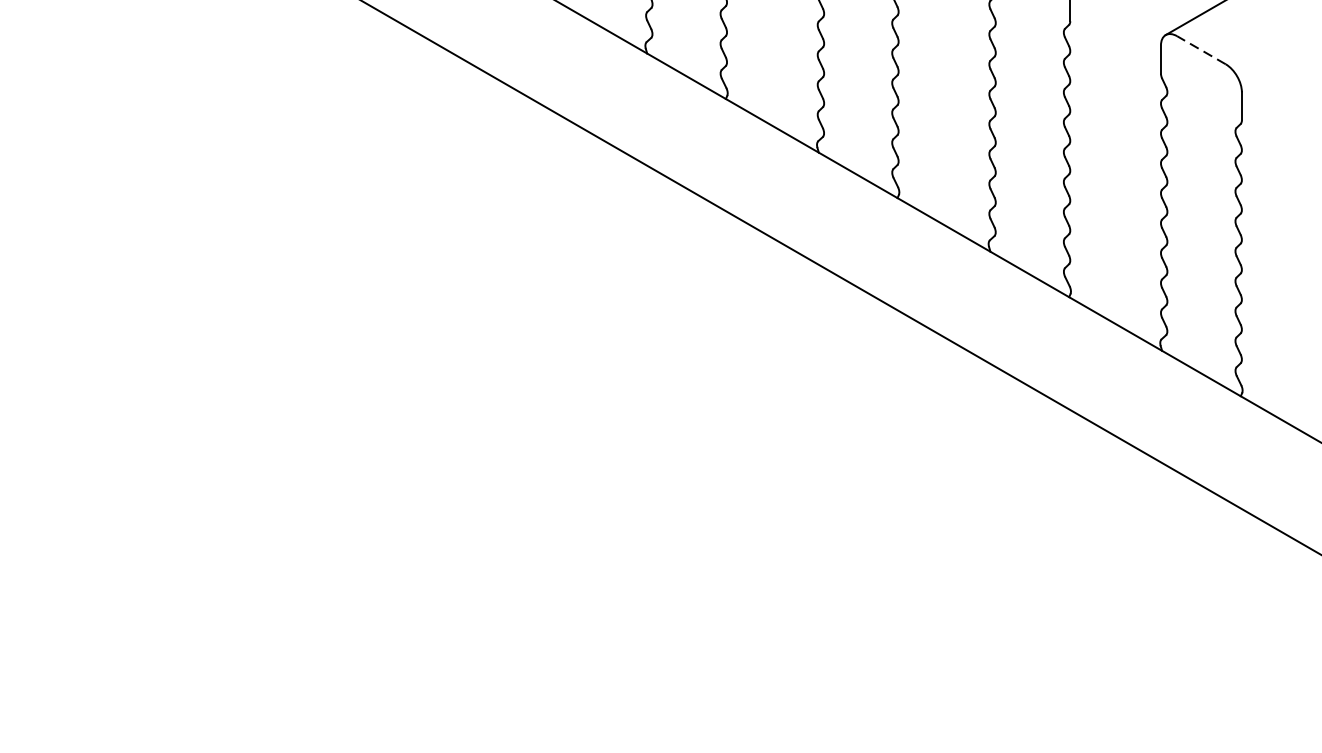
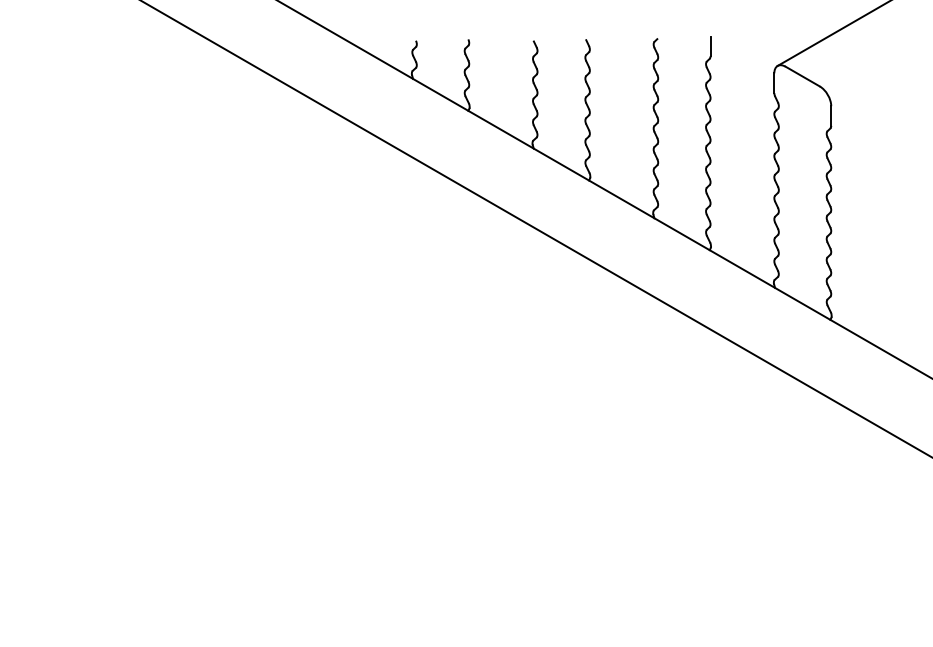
line: (1201, 50) -> (802, 76), dashed -> solid

